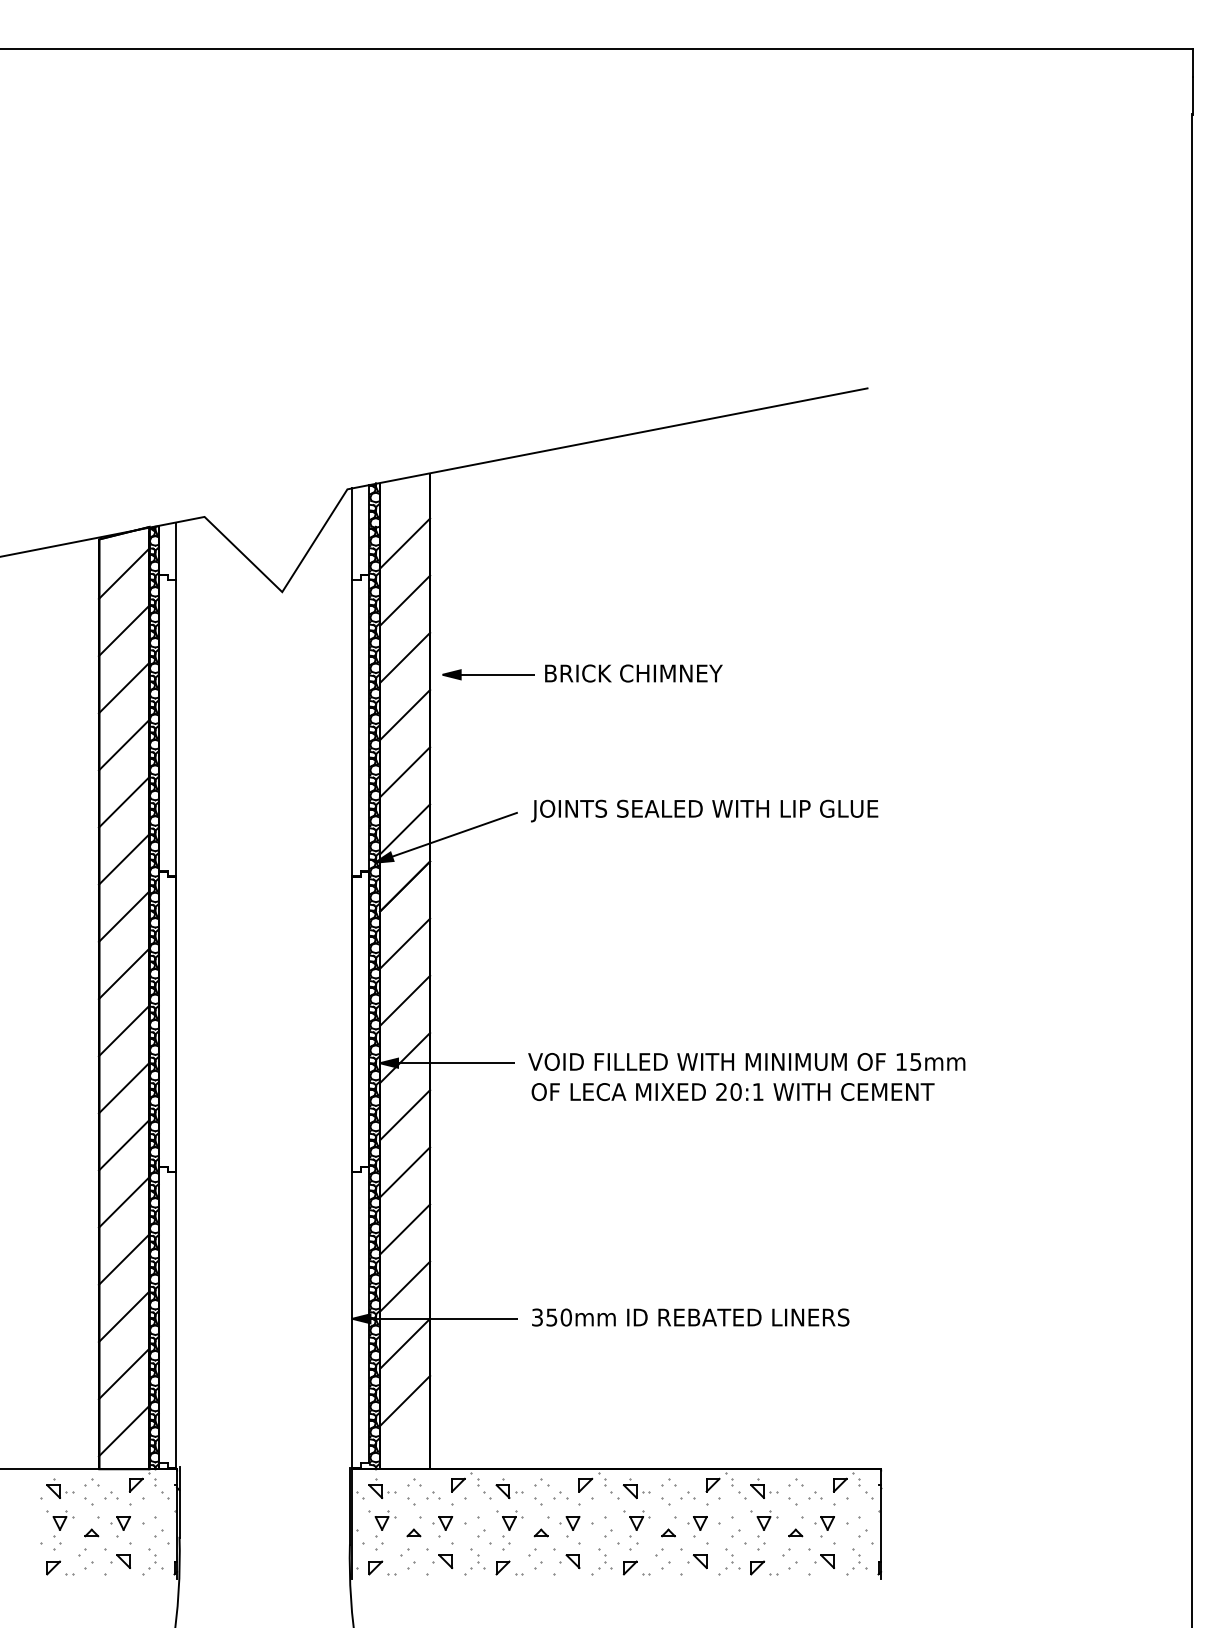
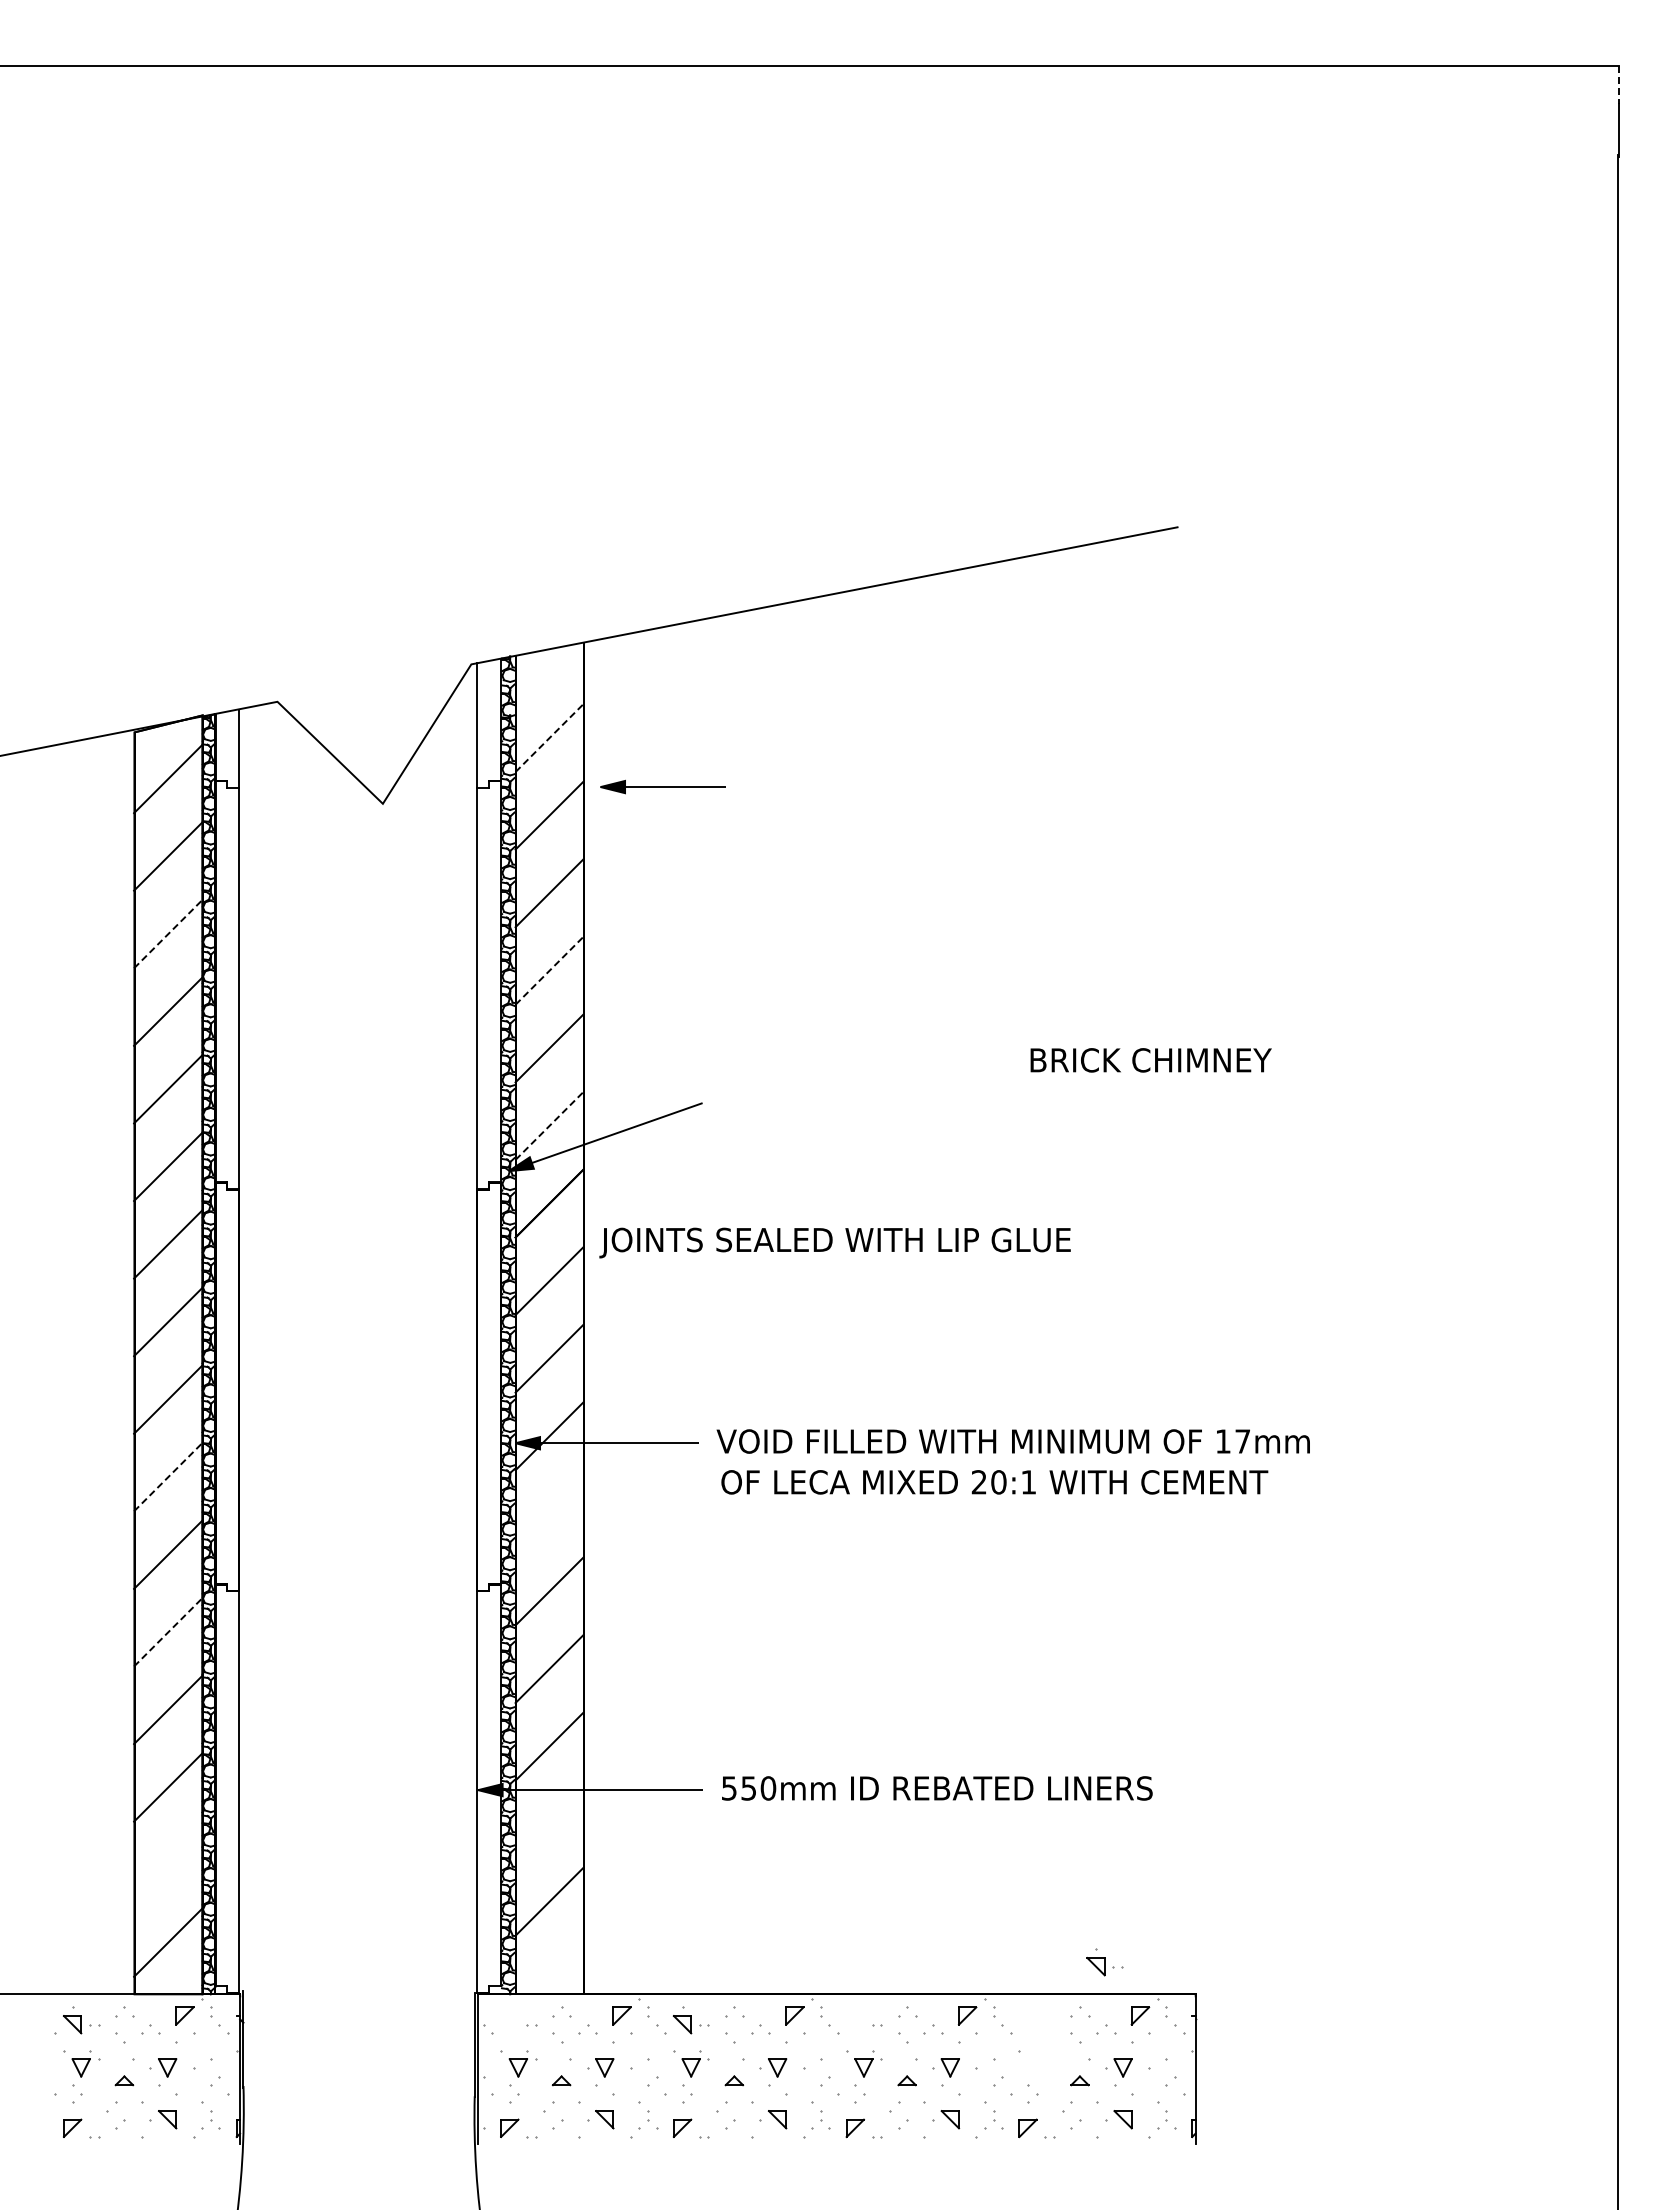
line: (1193, 62) -> (1619, 85), solid -> dashed
line: (405, 543) -> (549, 737), solid -> dashed
text: (633, 673) -> (1150, 1060), moved
part: (488, 674) -> (662, 786), moved
line: (124, 687) -> (168, 933), solid -> dashed
line: (405, 714) -> (549, 970), solid -> dashed
text: (704, 810) -> (834, 1242), moved
line: (405, 829) -> (549, 1125), solid -> dashed
text: (915, 1061) -> (1242, 1441), 15mm -> 17mm
line: (124, 1087) -> (168, 1476), solid -> dashed
line: (405, 1114) -> (549, 1513), removed
line: (124, 1202) -> (168, 1632), solid -> dashed
text: (537, 1317) -> (729, 1788), 350mm -> 550mm
line: (405, 1344) -> (549, 1824), removed
line: (124, 1374) -> (168, 1865), removed
part: (375, 1488) -> (509, 2020), removed
part: (629, 1488) -> (854, 2020), removed
part: (763, 1488) -> (1104, 1962), moved
part: (767, 1520) -> (1041, 2063), removed

